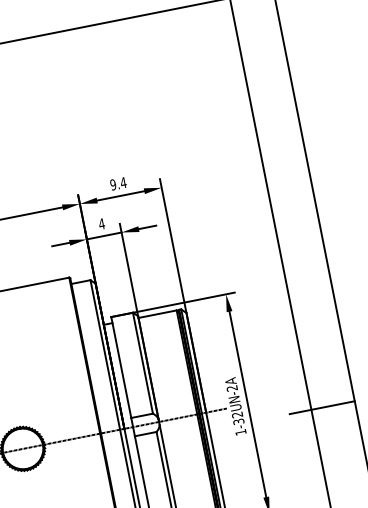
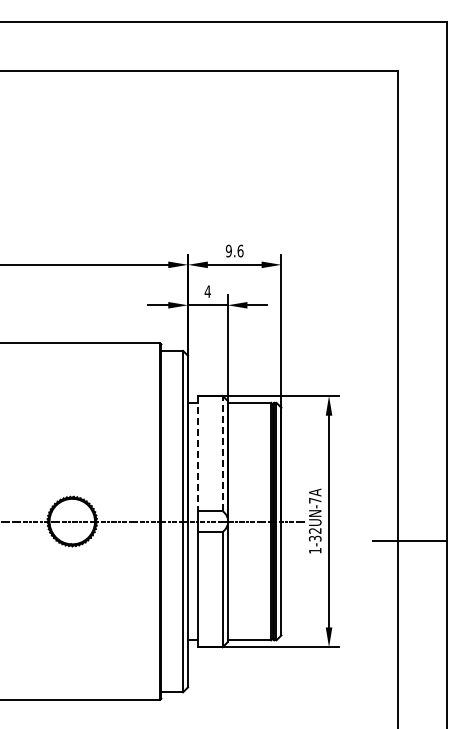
text: (123, 182) -> (240, 250), 9.4 -> 9.6
line: (142, 363) -> (222, 453), solid -> dashed
line: (120, 367) -> (197, 453), solid -> dashed
text: (232, 388) -> (315, 500), 1-32UN-2A -> 1-32UN-7A

